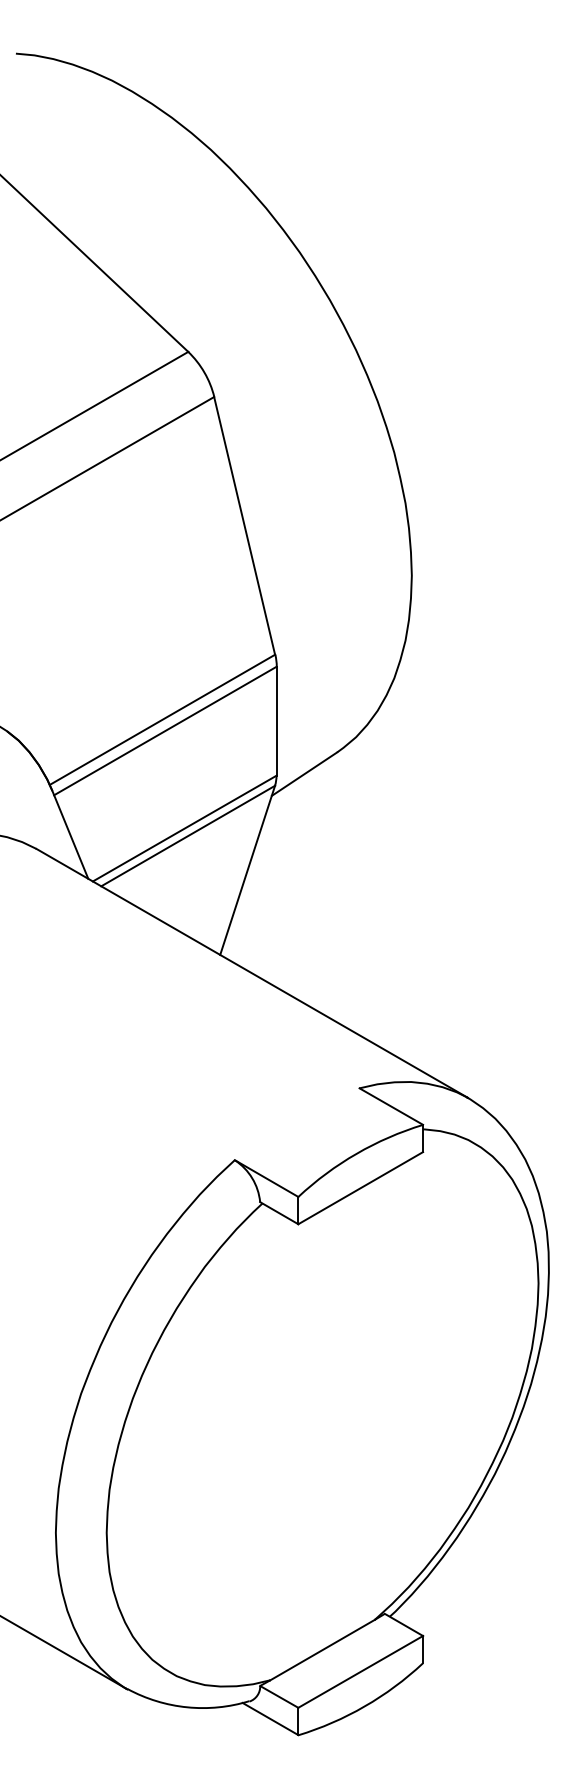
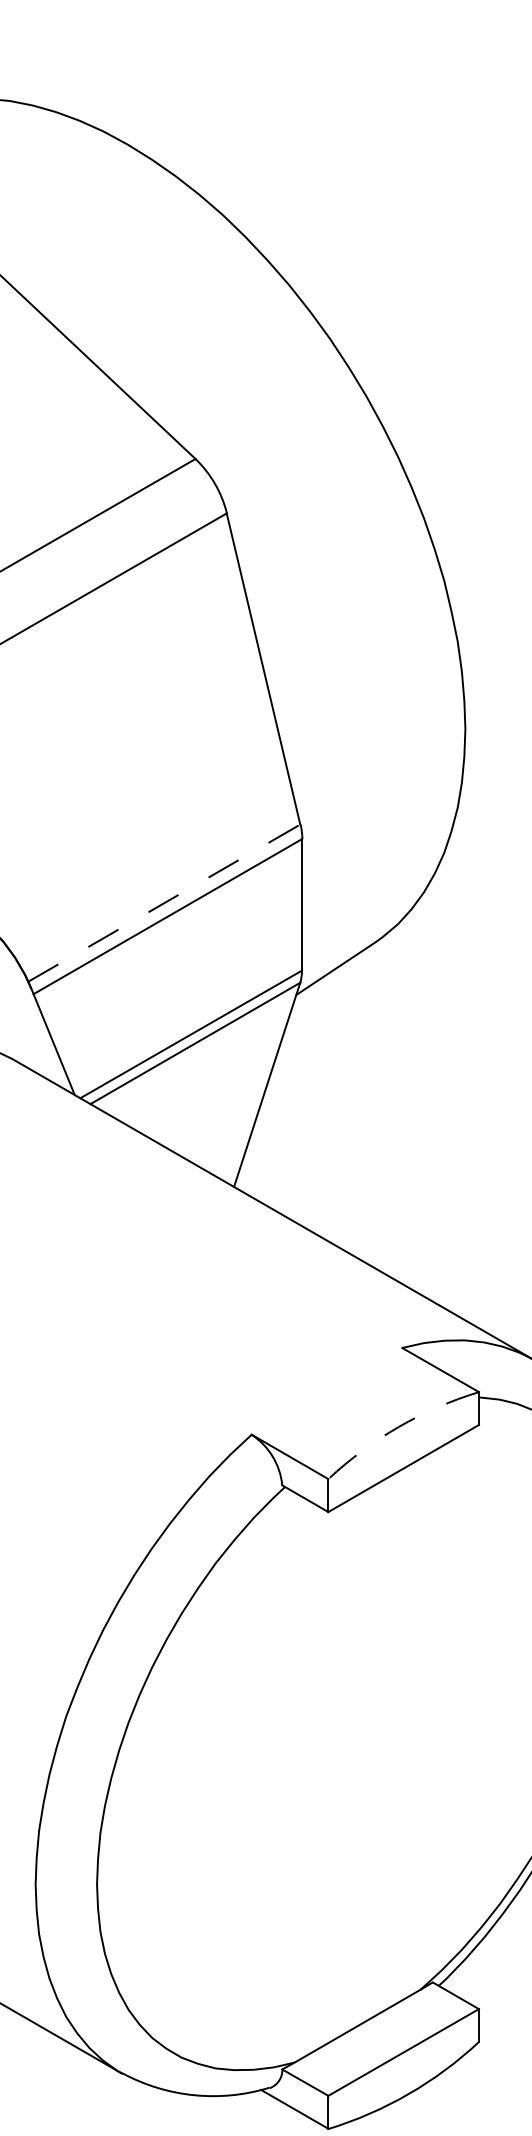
line: (162, 719) -> (164, 902), solid -> dashed
arc: (356, 1153) -> (398, 1426), solid -> dashed

